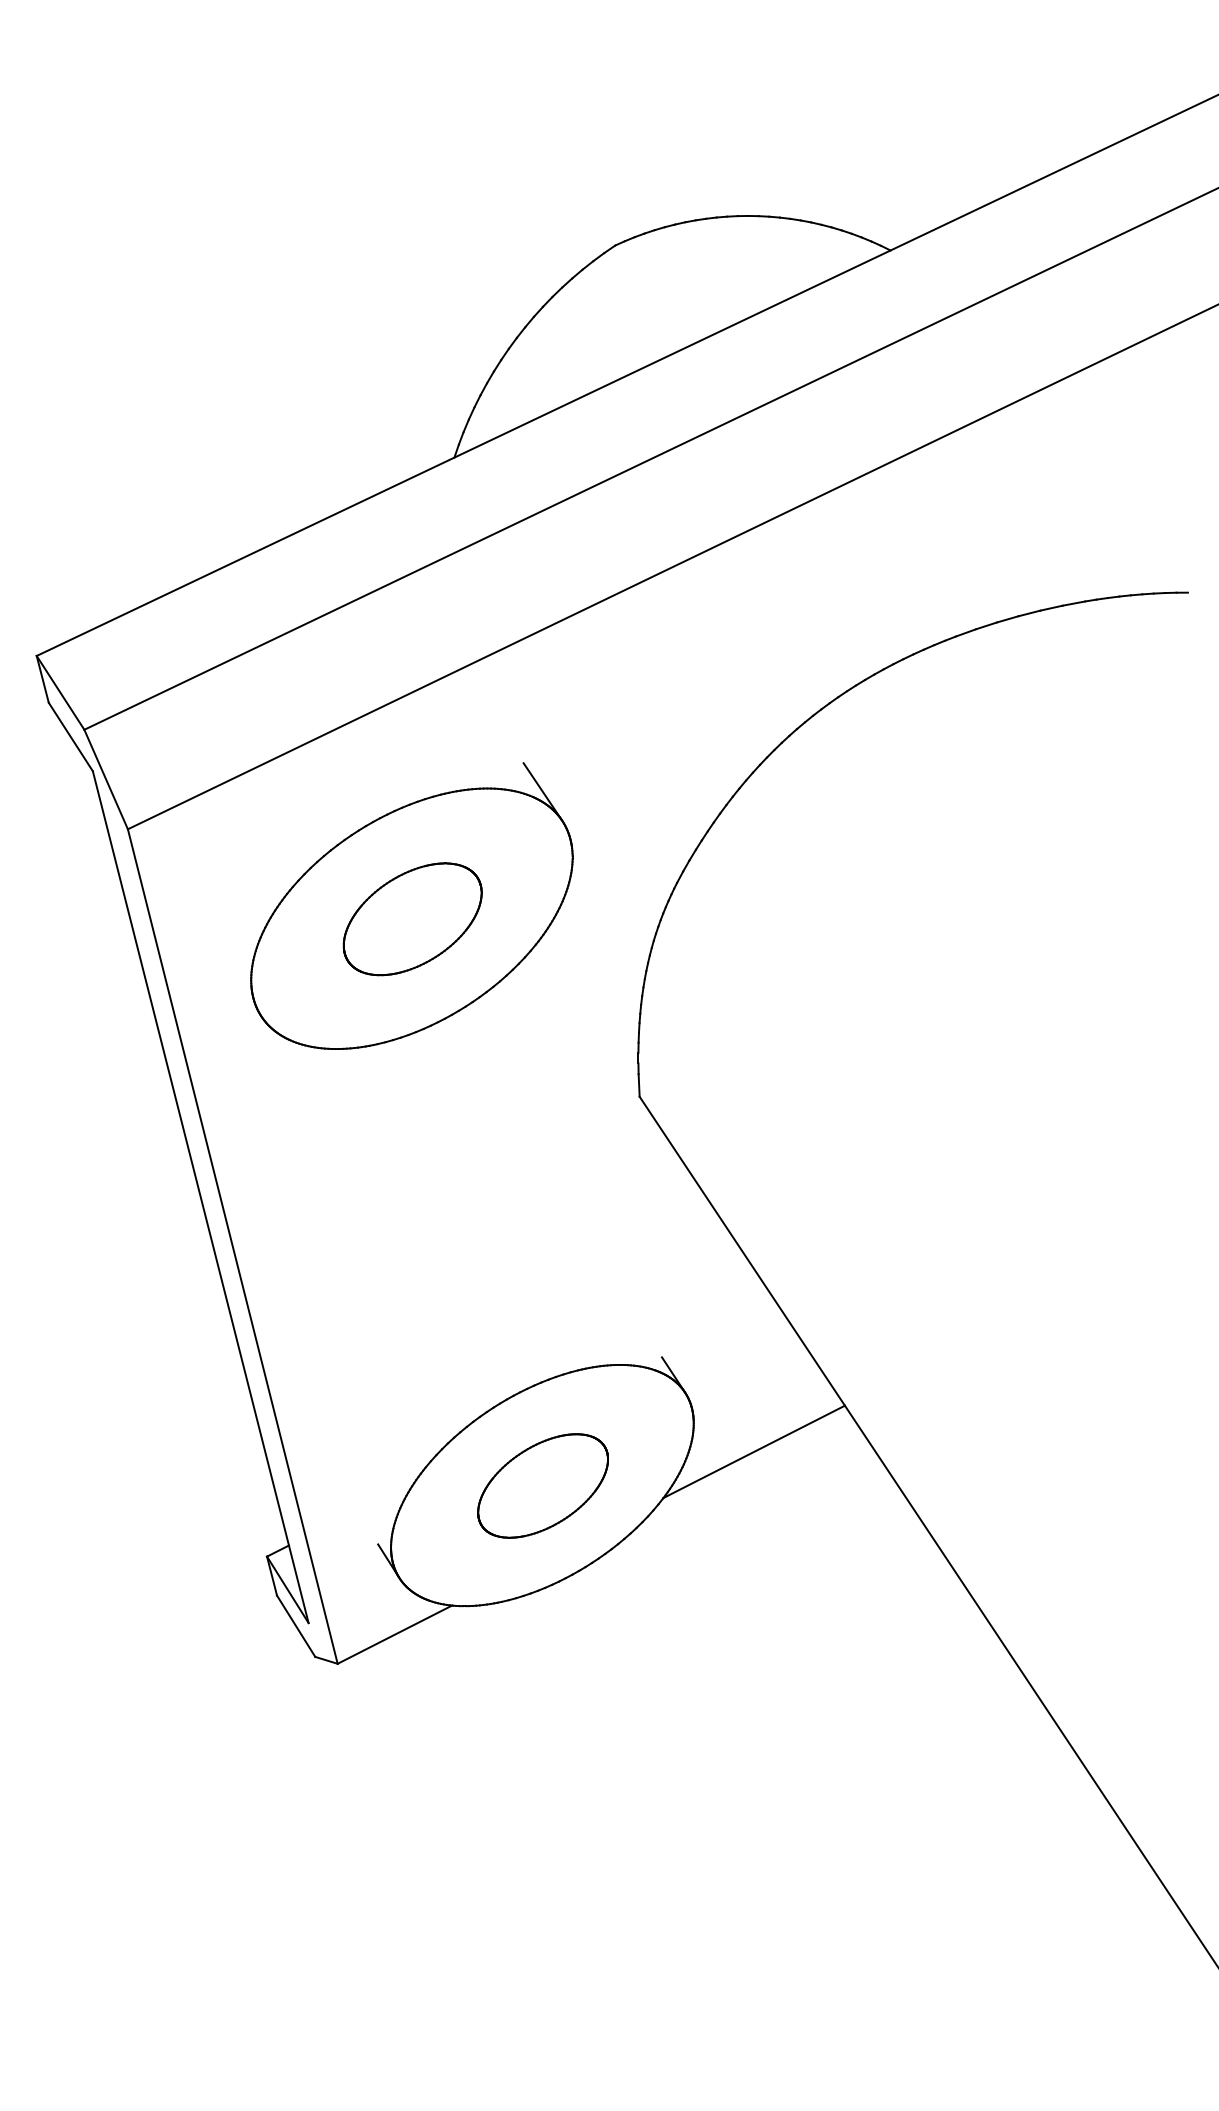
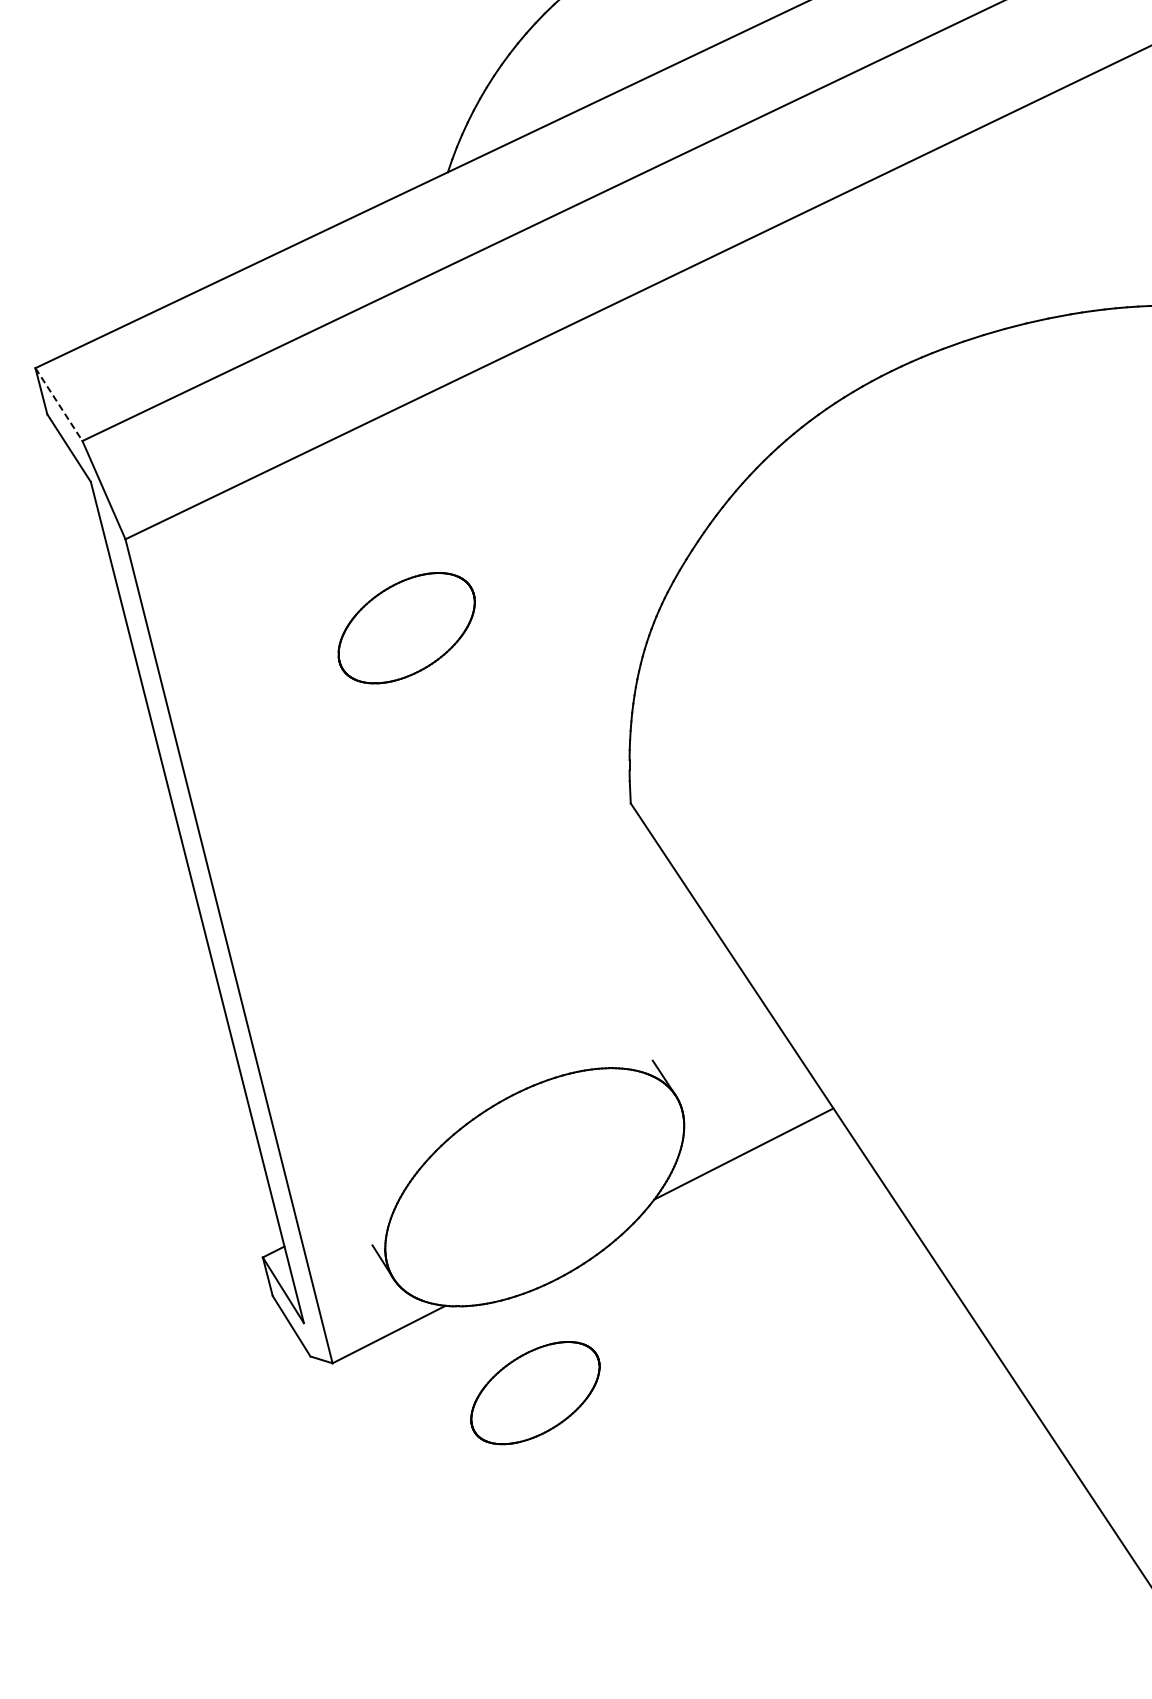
line: (60, 692) -> (58, 404), solid -> dashed
part: (411, 905) -> (405, 614), removed
part: (542, 1485) -> (534, 1392), moved

